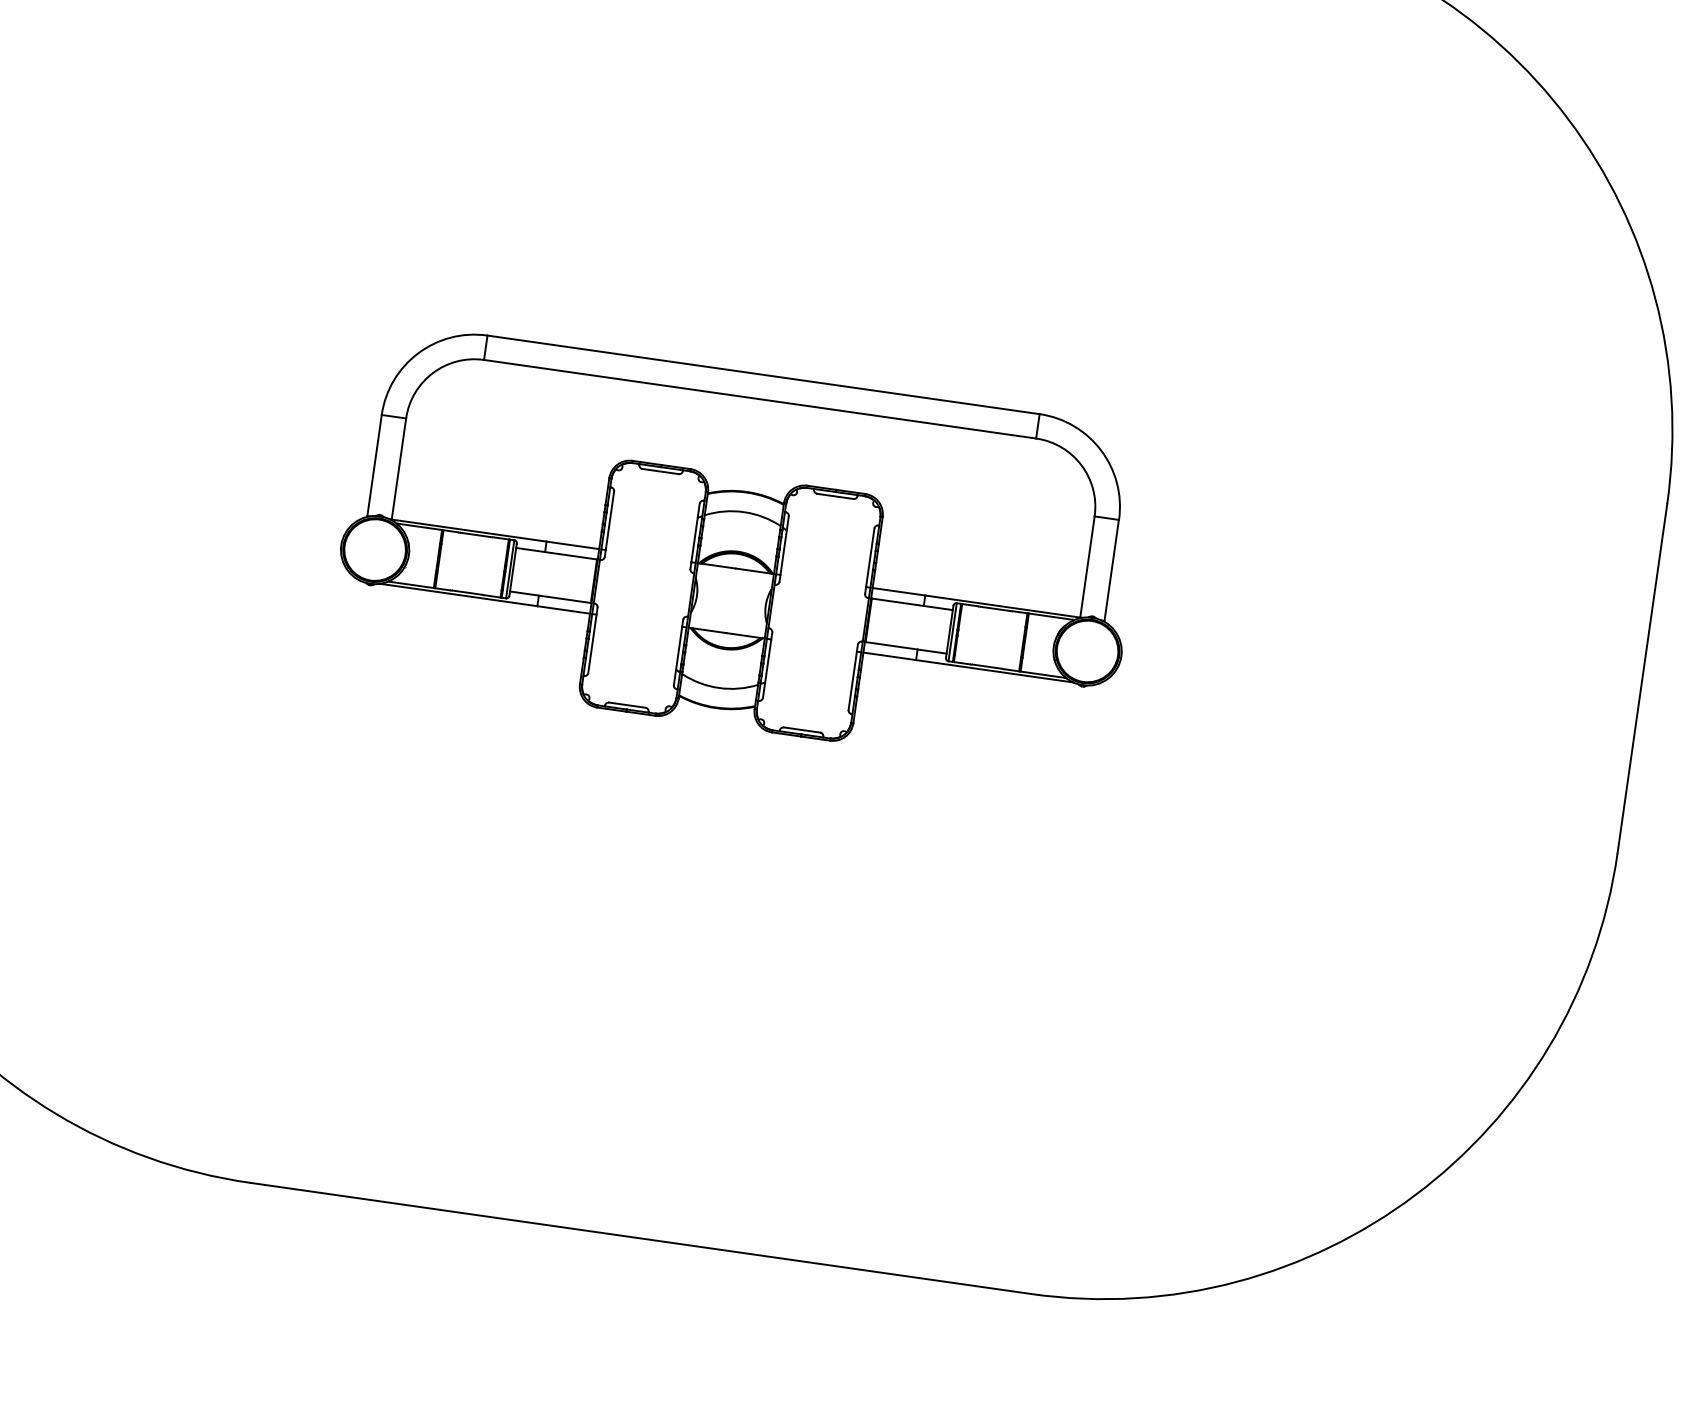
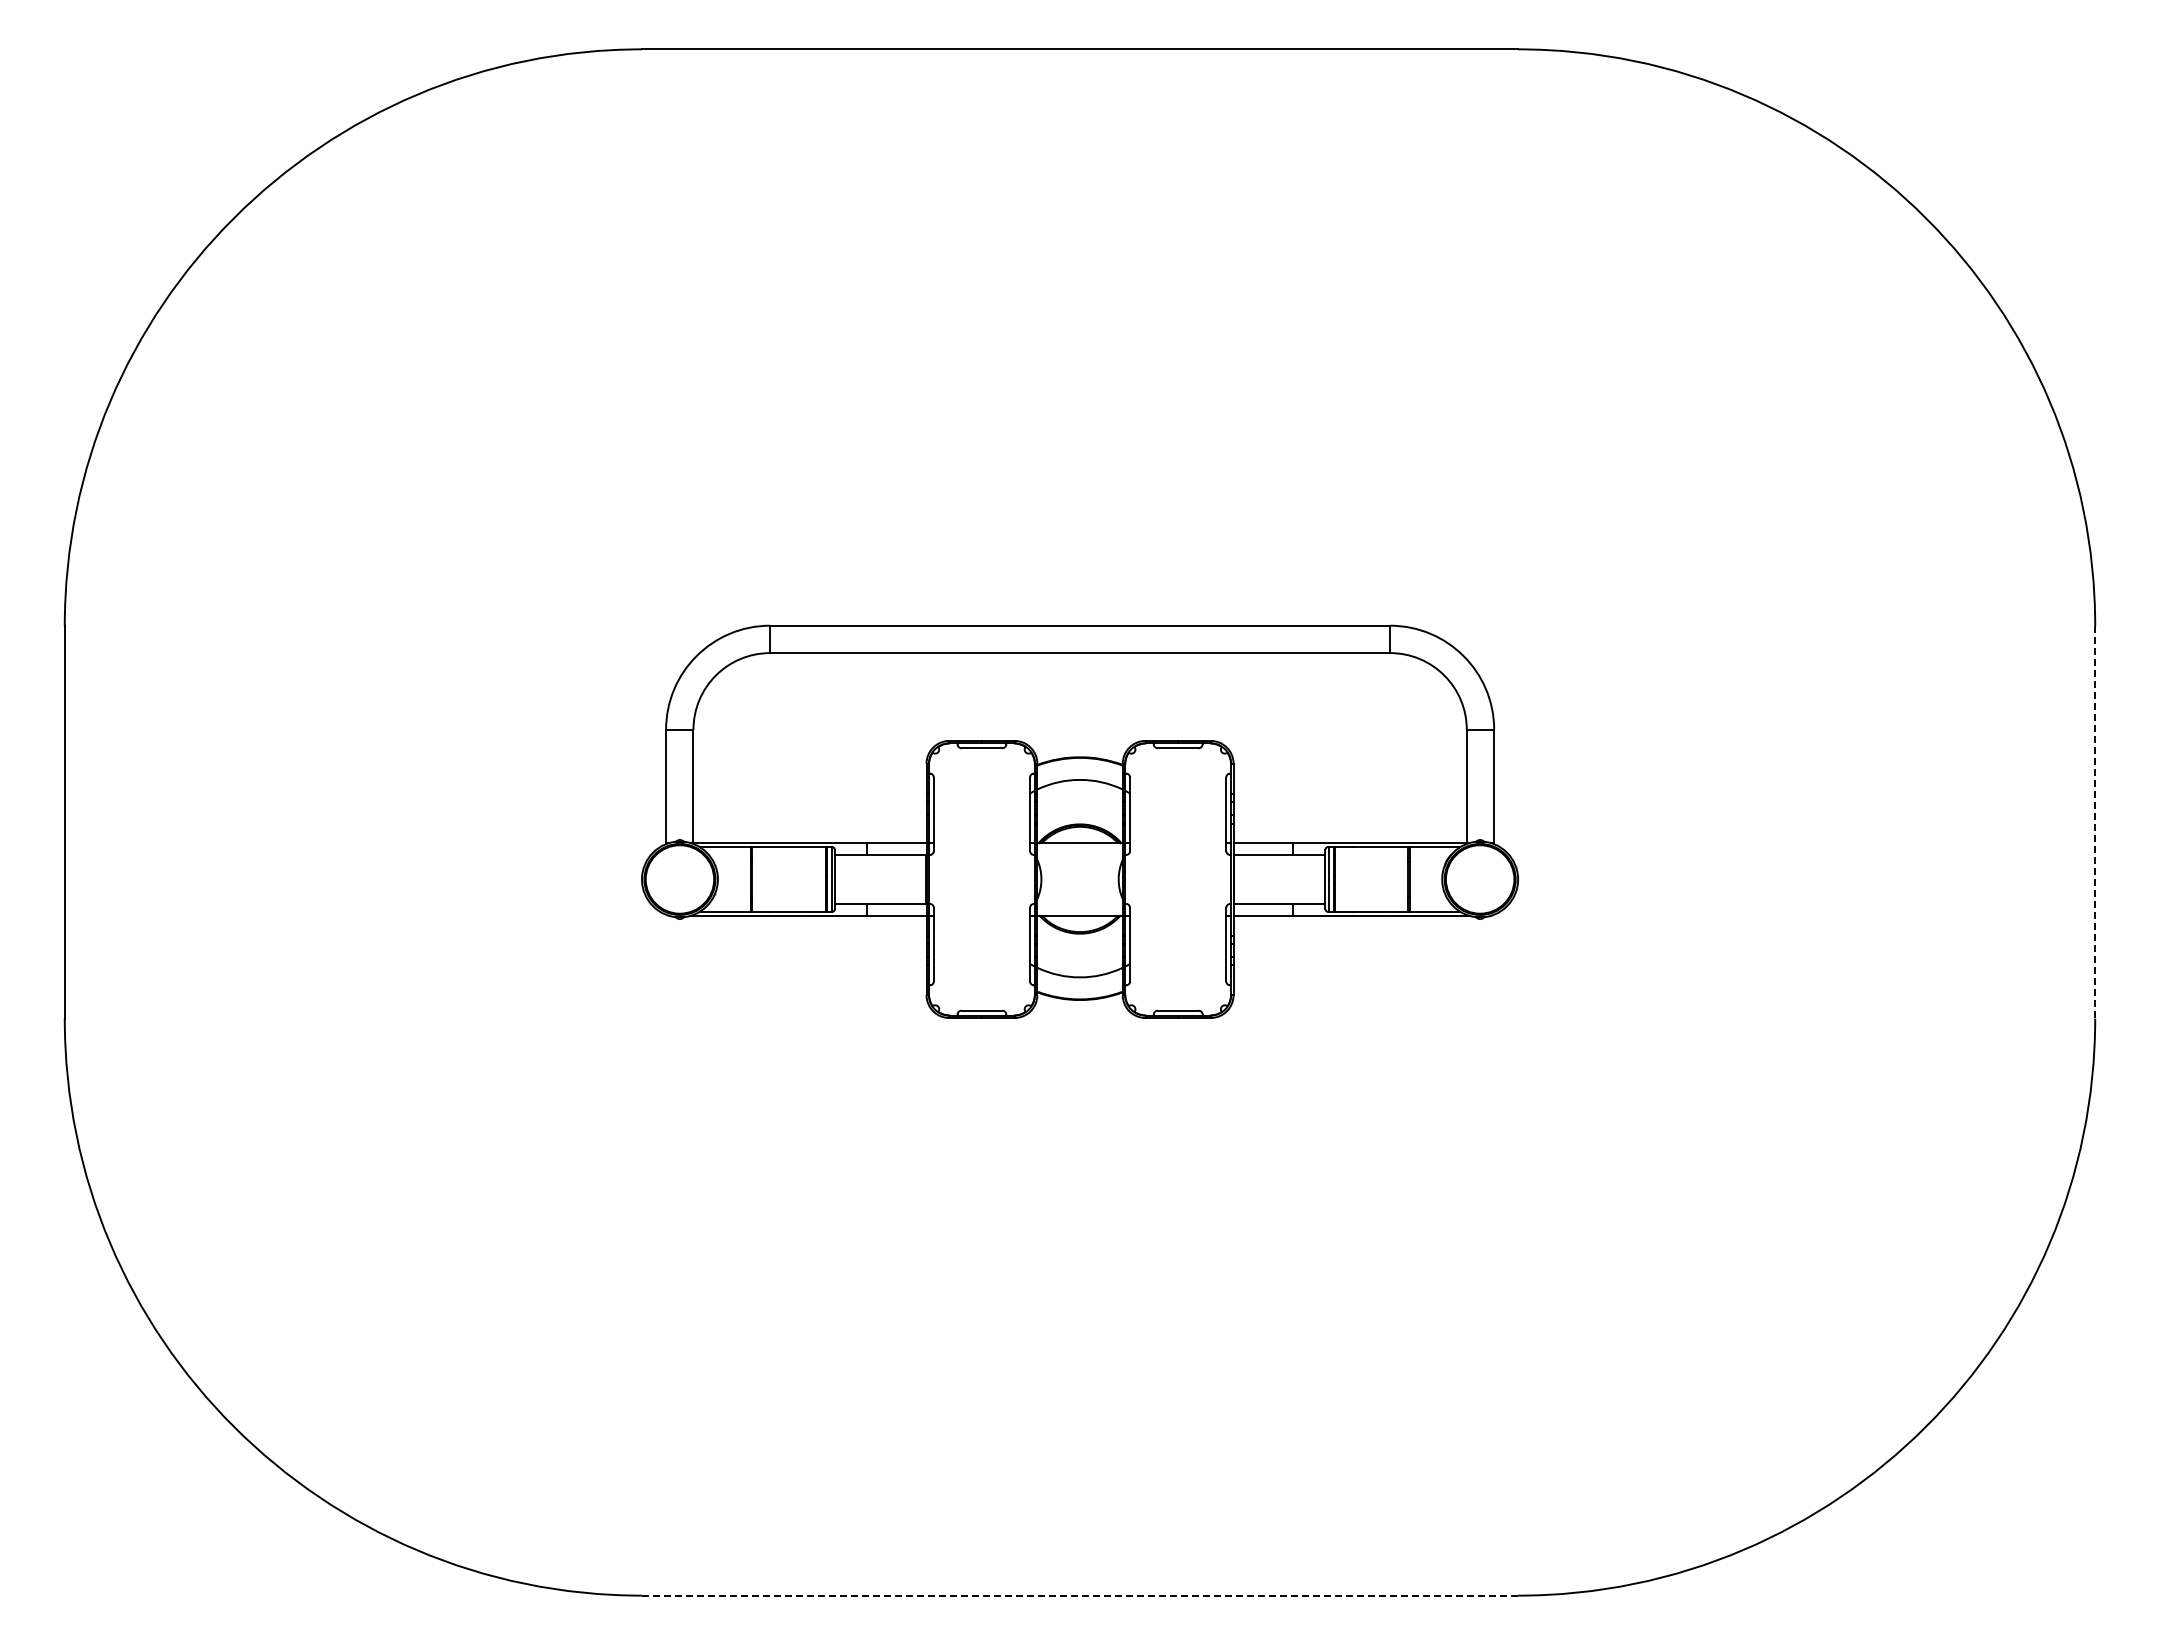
line: (1642, 679) -> (2095, 823), solid -> dashed
line: (640, 1238) -> (1079, 1595), solid -> dashed

